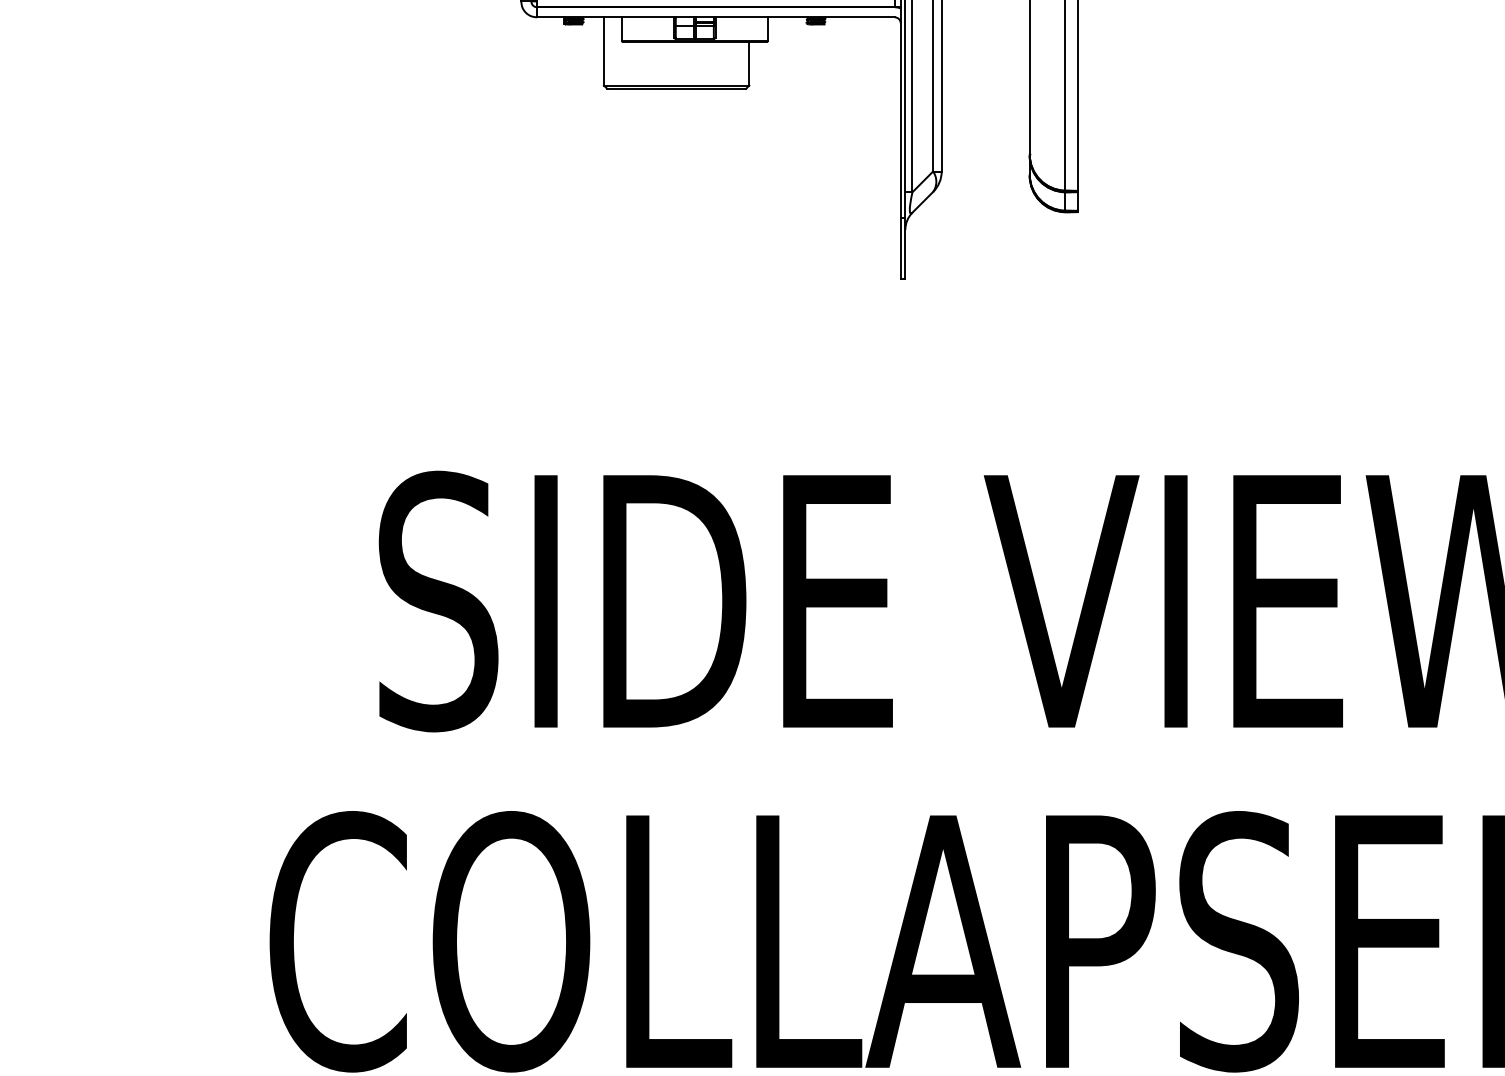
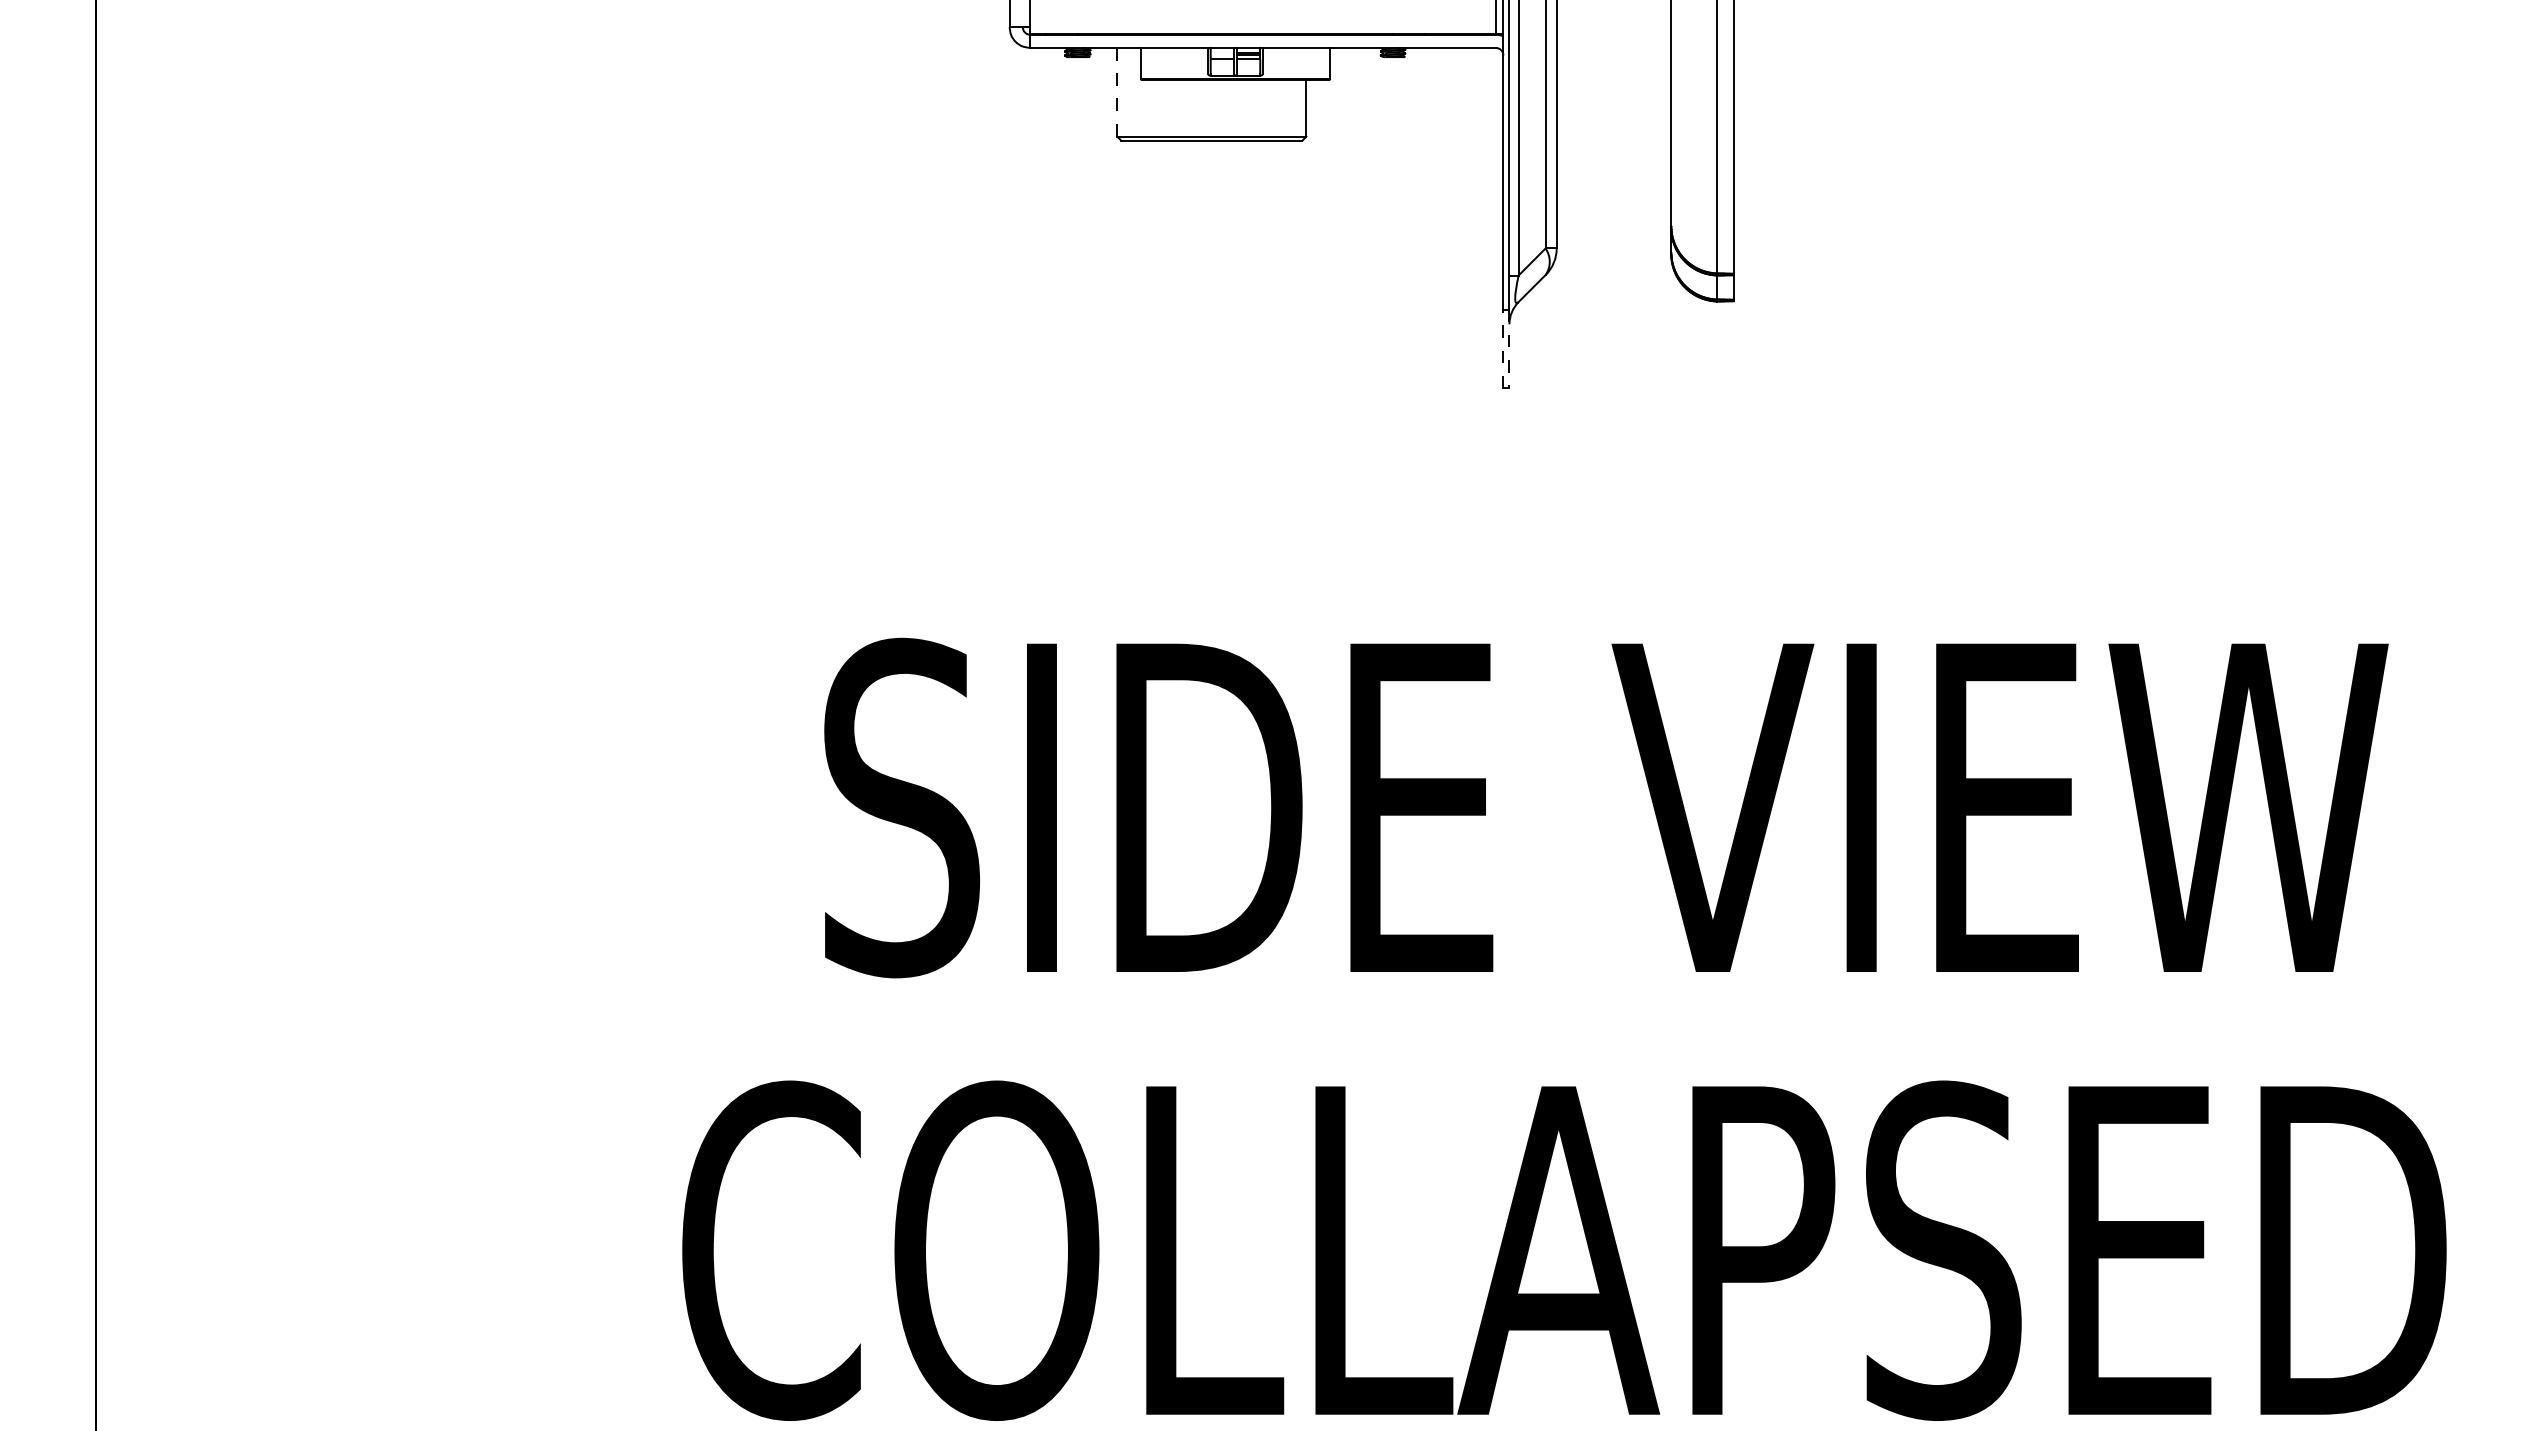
line: (604, 51) -> (1117, 92), solid -> dashed
line: (900, 248) -> (1503, 348), solid -> dashed
line: (905, 249) -> (1509, 349), solid -> dashed

